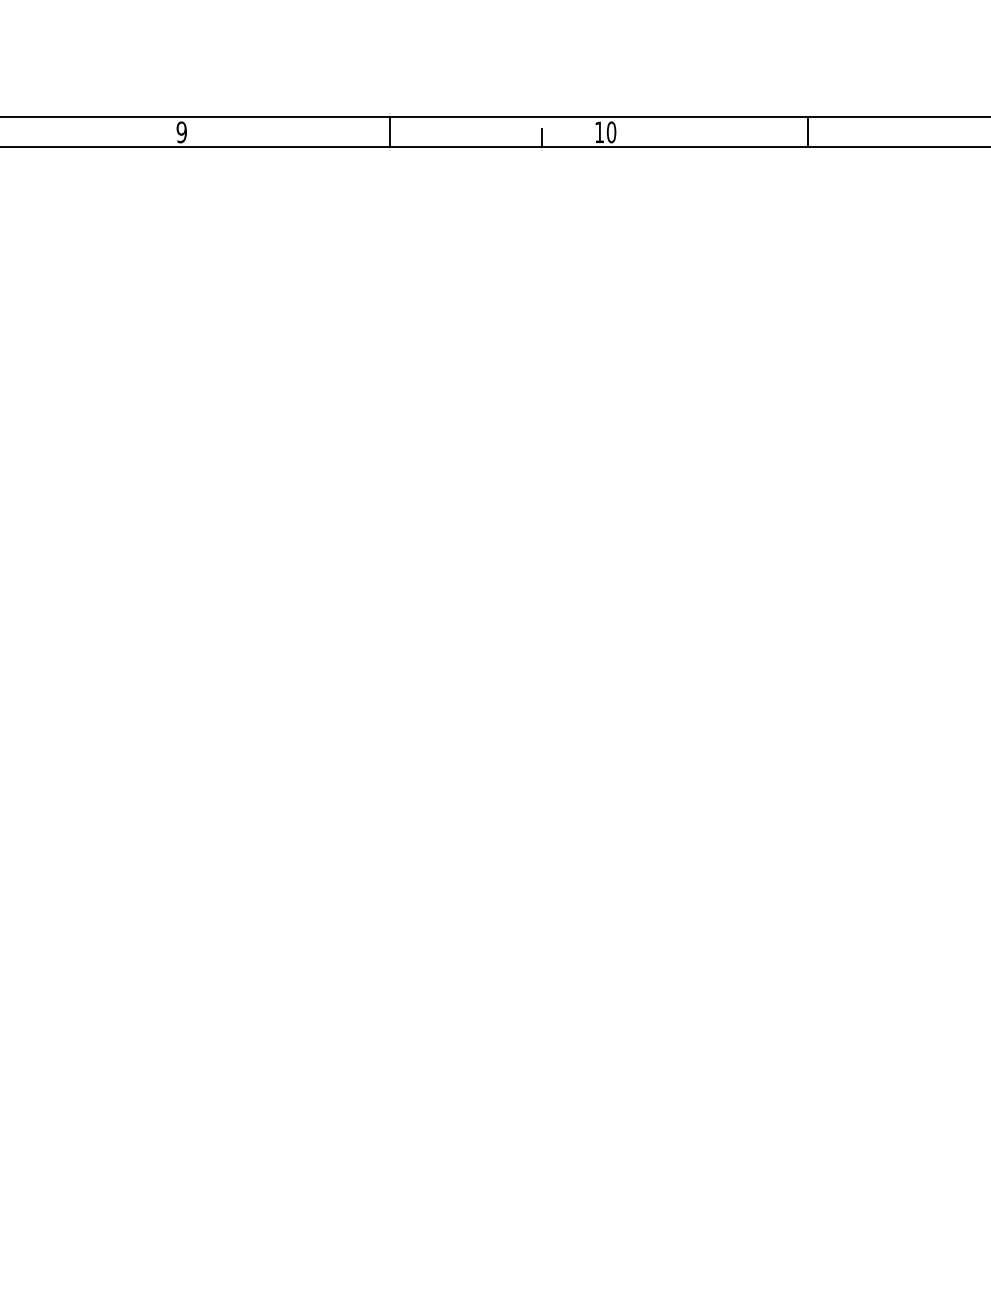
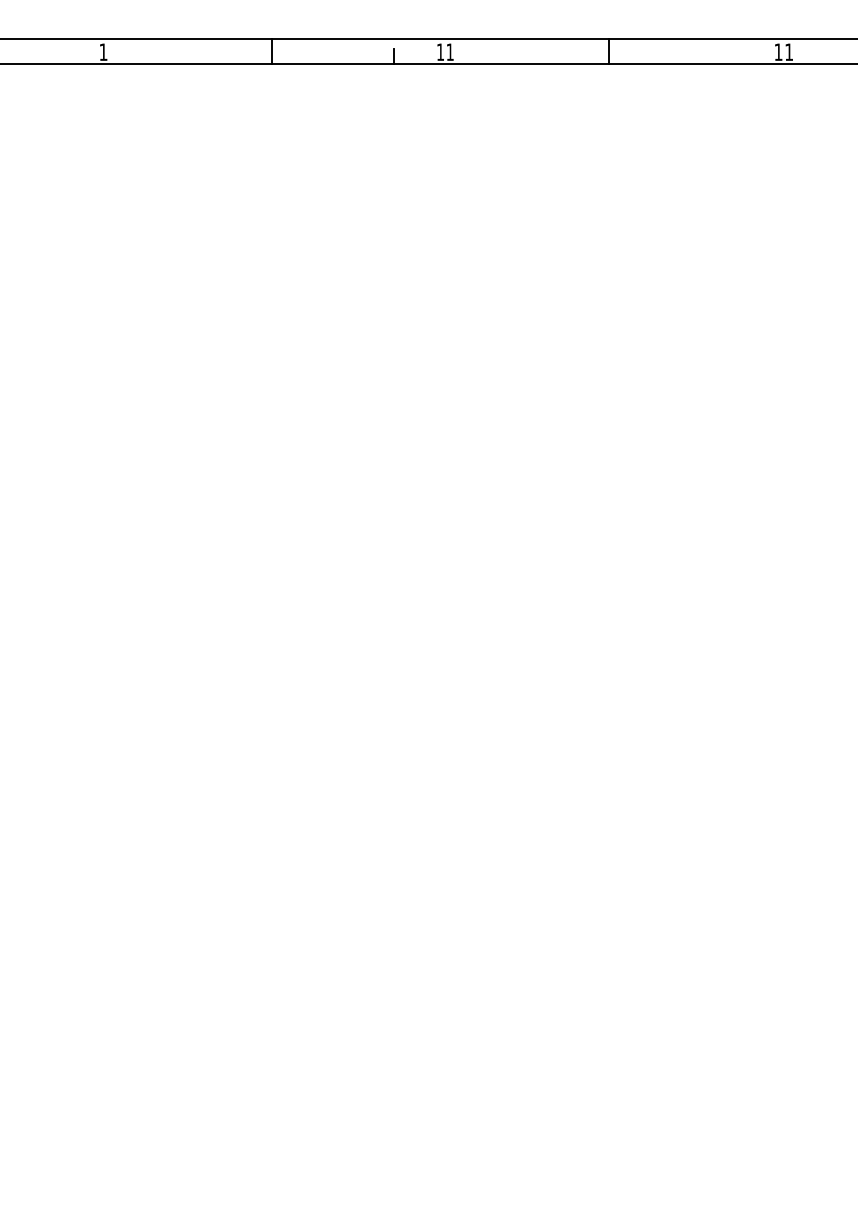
text: (181, 132) -> (103, 52), 9 -> 1
text: (610, 132) -> (449, 52), 10 -> 11

